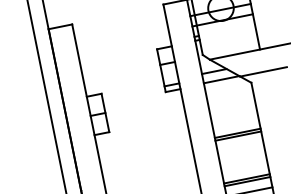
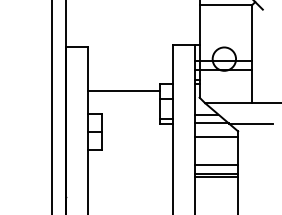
line: (119, 63) -> (123, 90), added
line: (229, 92) -> (216, 136), added
line: (235, 123) -> (216, 164), added

